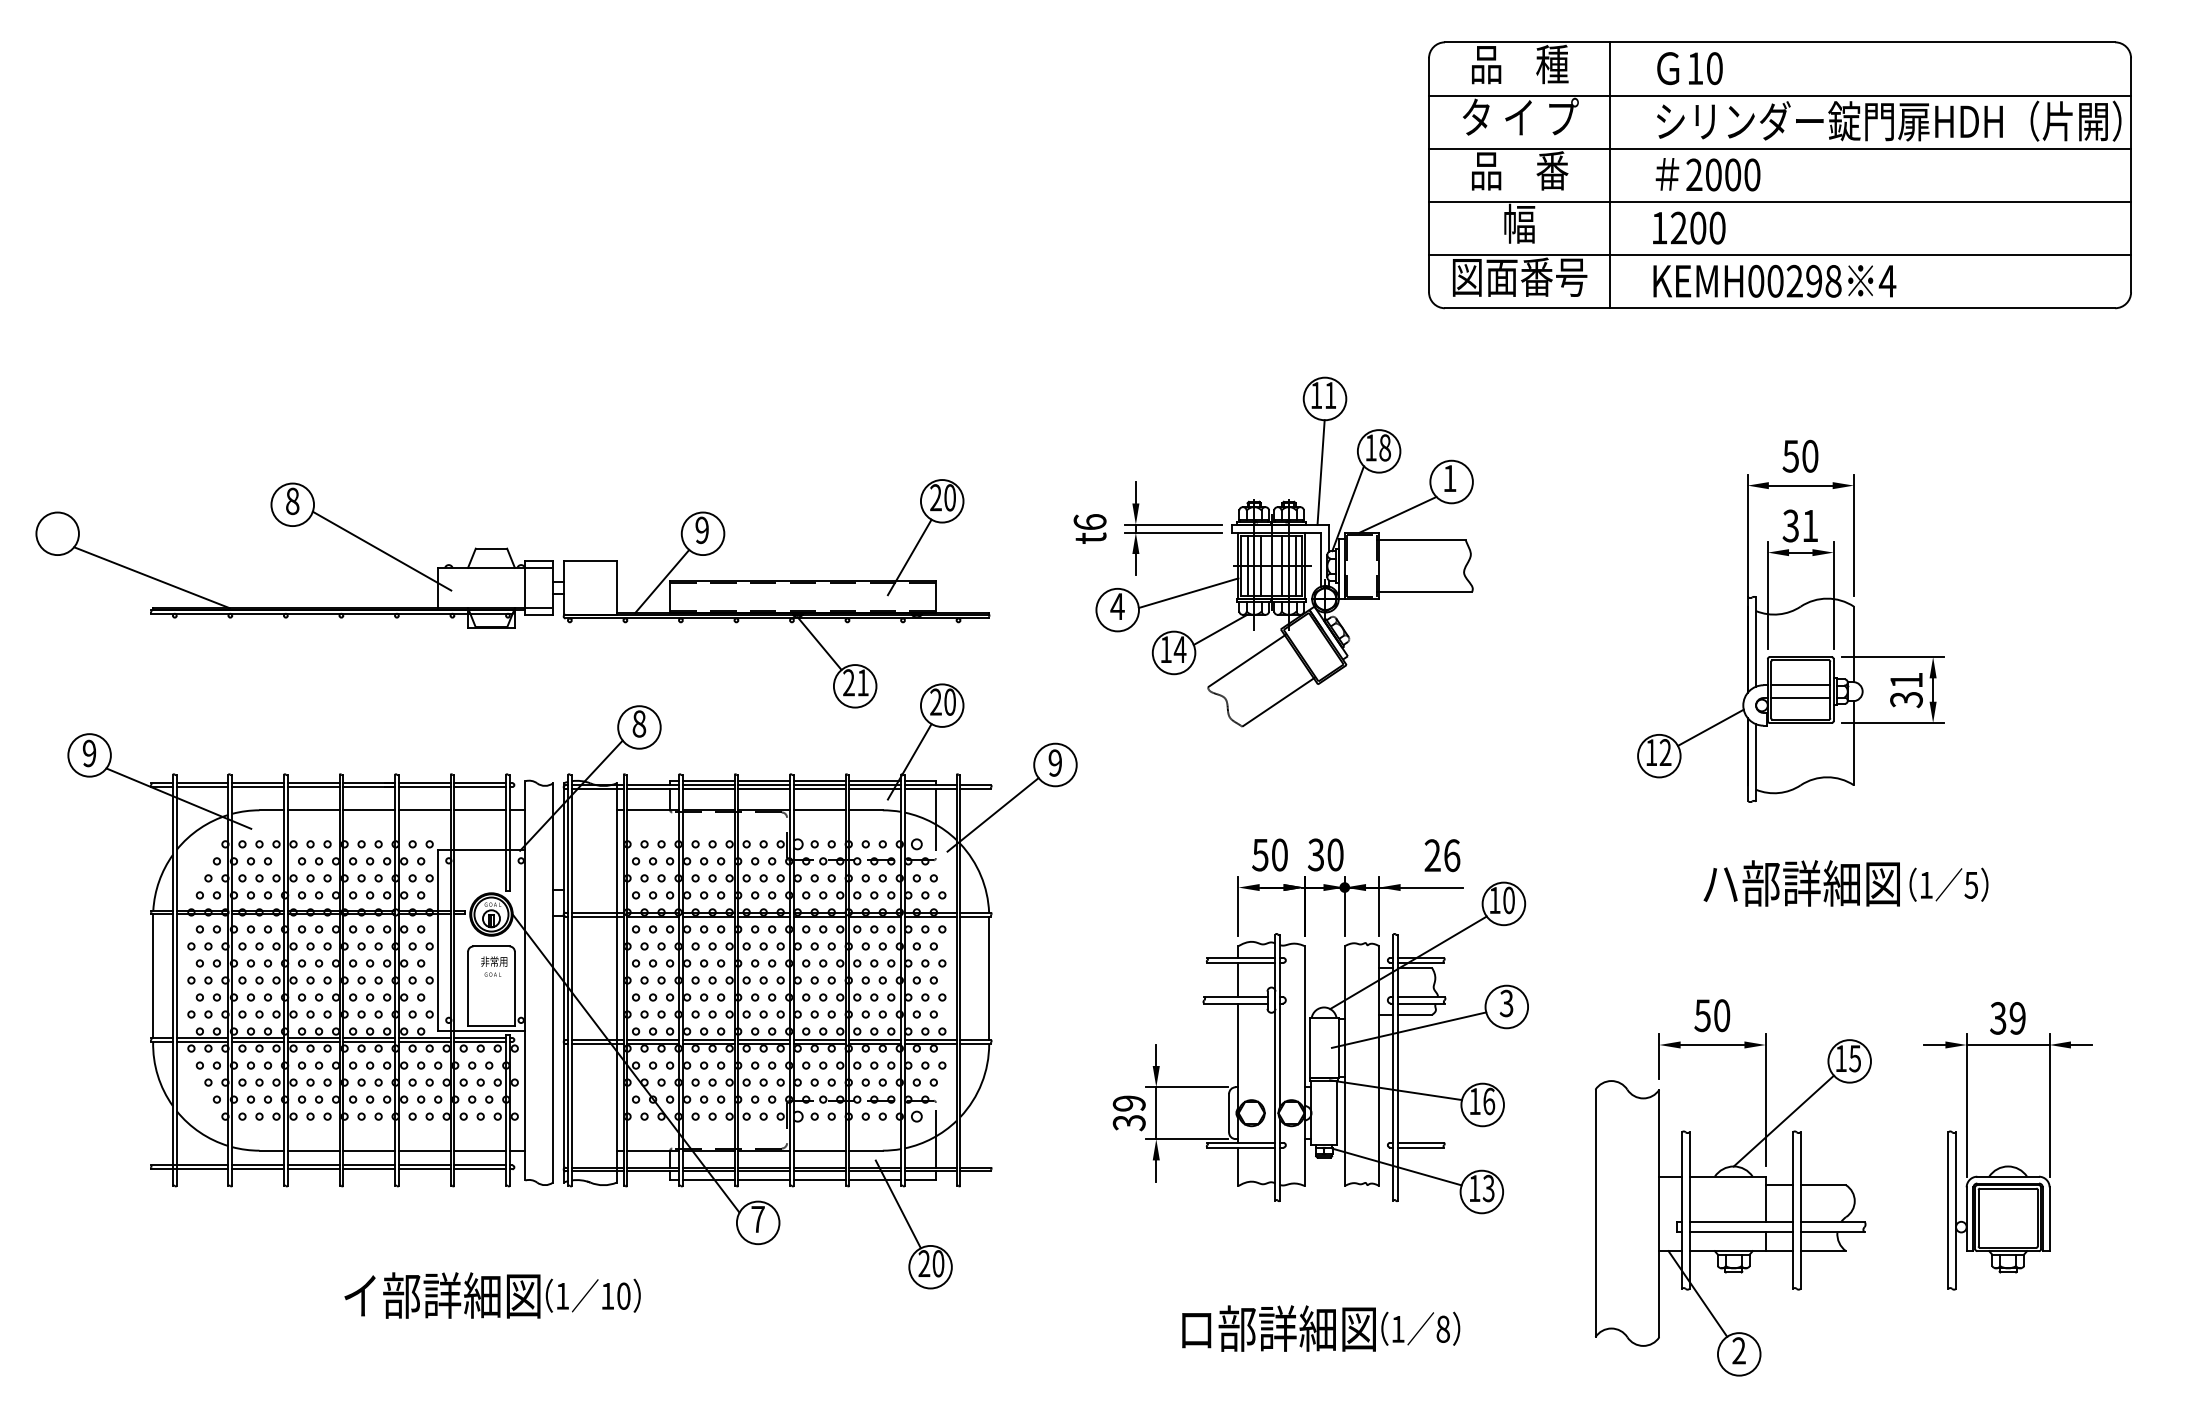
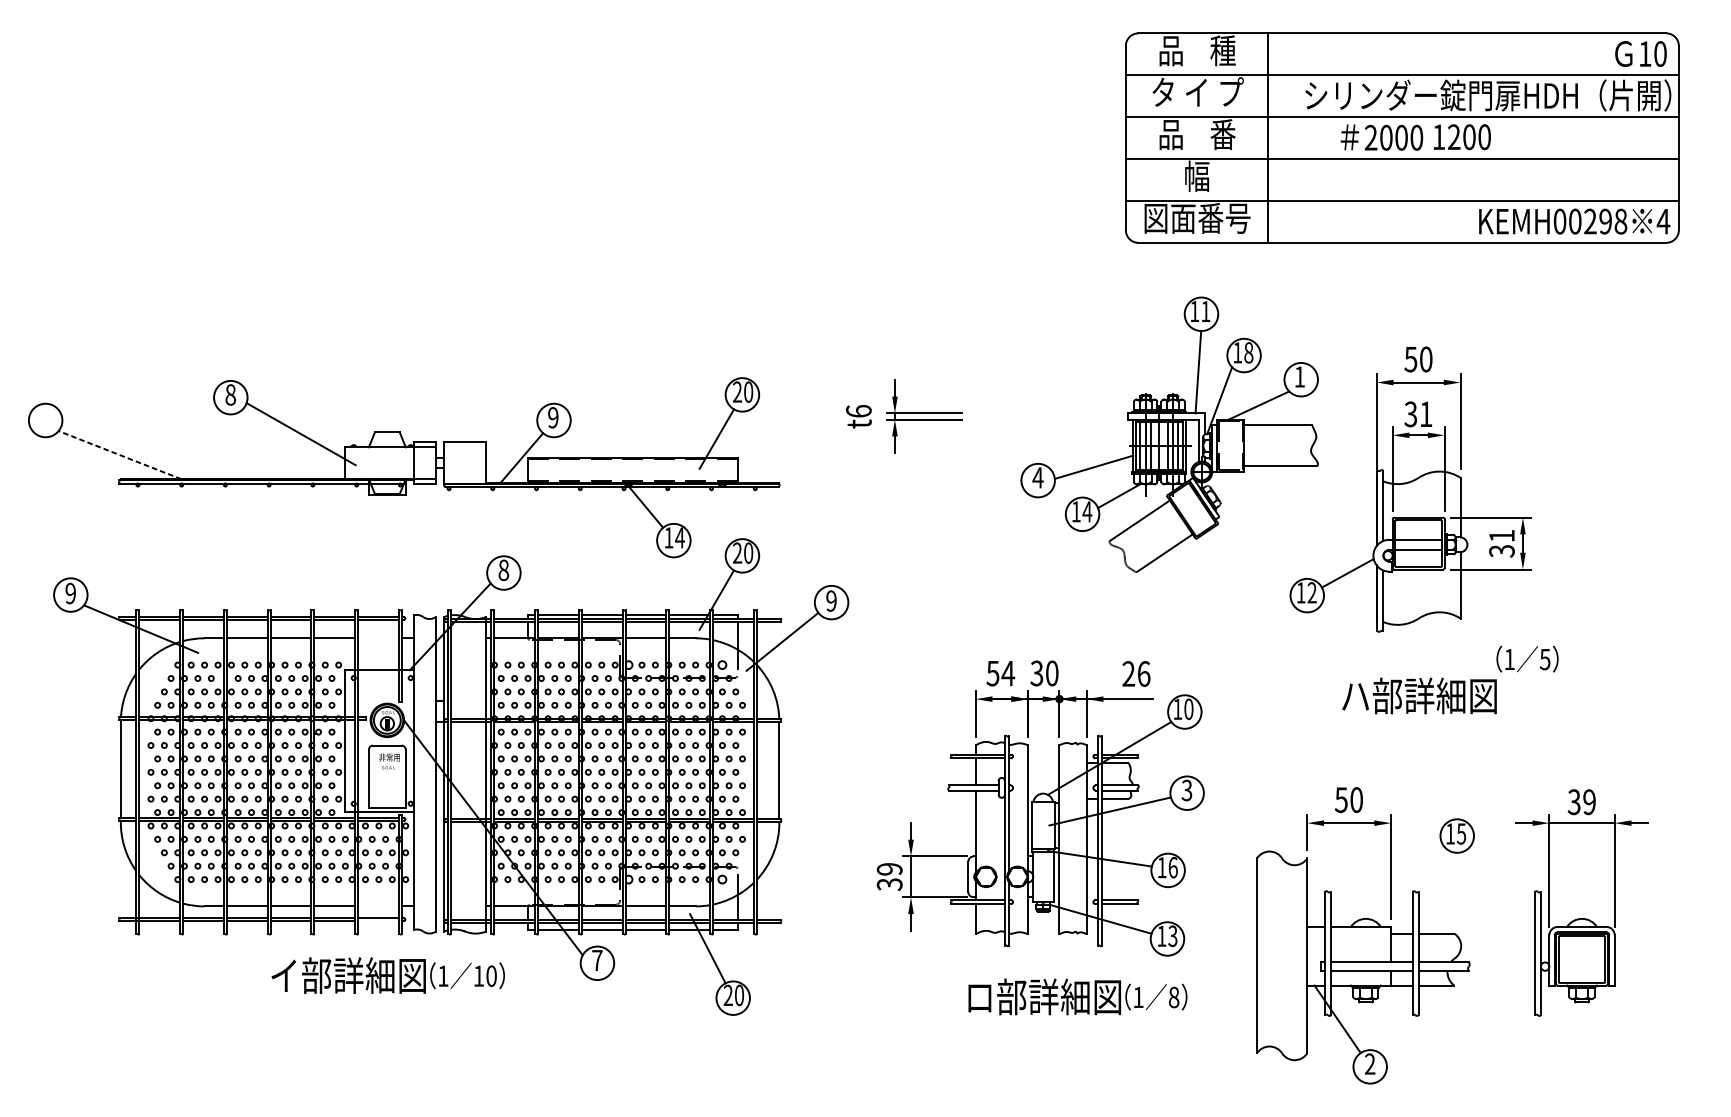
text: (1689, 68) -> (1640, 53), moved
text: (1707, 174) -> (1381, 137), moved
text: (1689, 227) -> (1462, 136), moved
text: (1774, 280) -> (1574, 220), moved
part: (1284, 551) -> (1169, 434), moved
line: (152, 577) -> (120, 454), solid -> dashed
text: (856, 682) -> (674, 537), 21 -> 14
line: (480, 810) -> (378, 638), removed
text: (1279, 854) -> (1008, 673), 50 -> 54
text: (1948, 884) -> (1527, 658), moved
line: (1783, 1120) -> (1405, 882), removed
line: (480, 1150) -> (378, 906), removed
line: (480, 1169) -> (378, 921), removed
text: (492, 1295) -> (388, 975), moved
text: (1321, 1328) -> (1078, 996), moved

